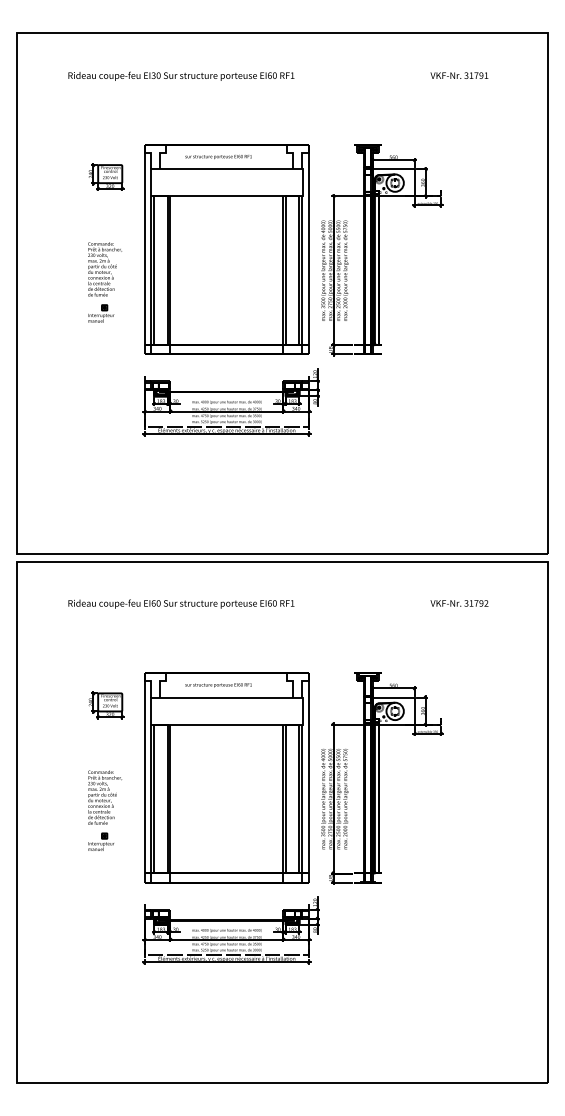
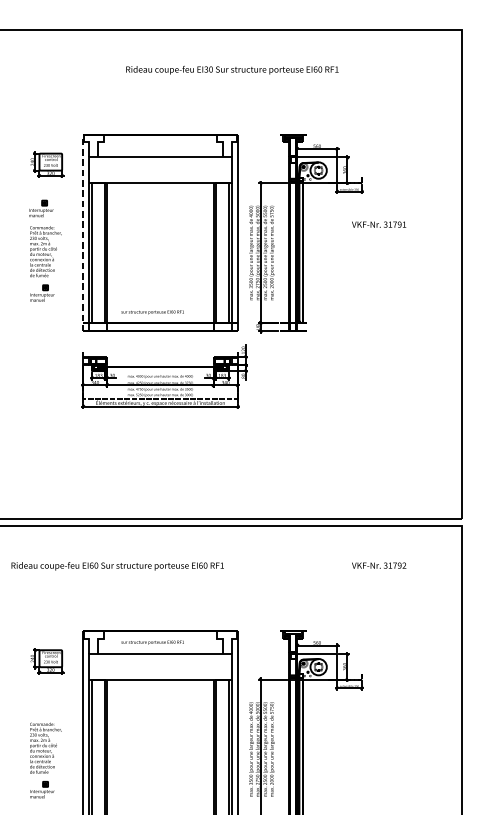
text: (181, 75) -> (232, 69), moved
text: (459, 75) -> (379, 224), moved
text: (218, 157) -> (152, 312), moved
part: (100, 223) -> (41, 208), added
line: (144, 249) -> (83, 232), solid -> dashed

